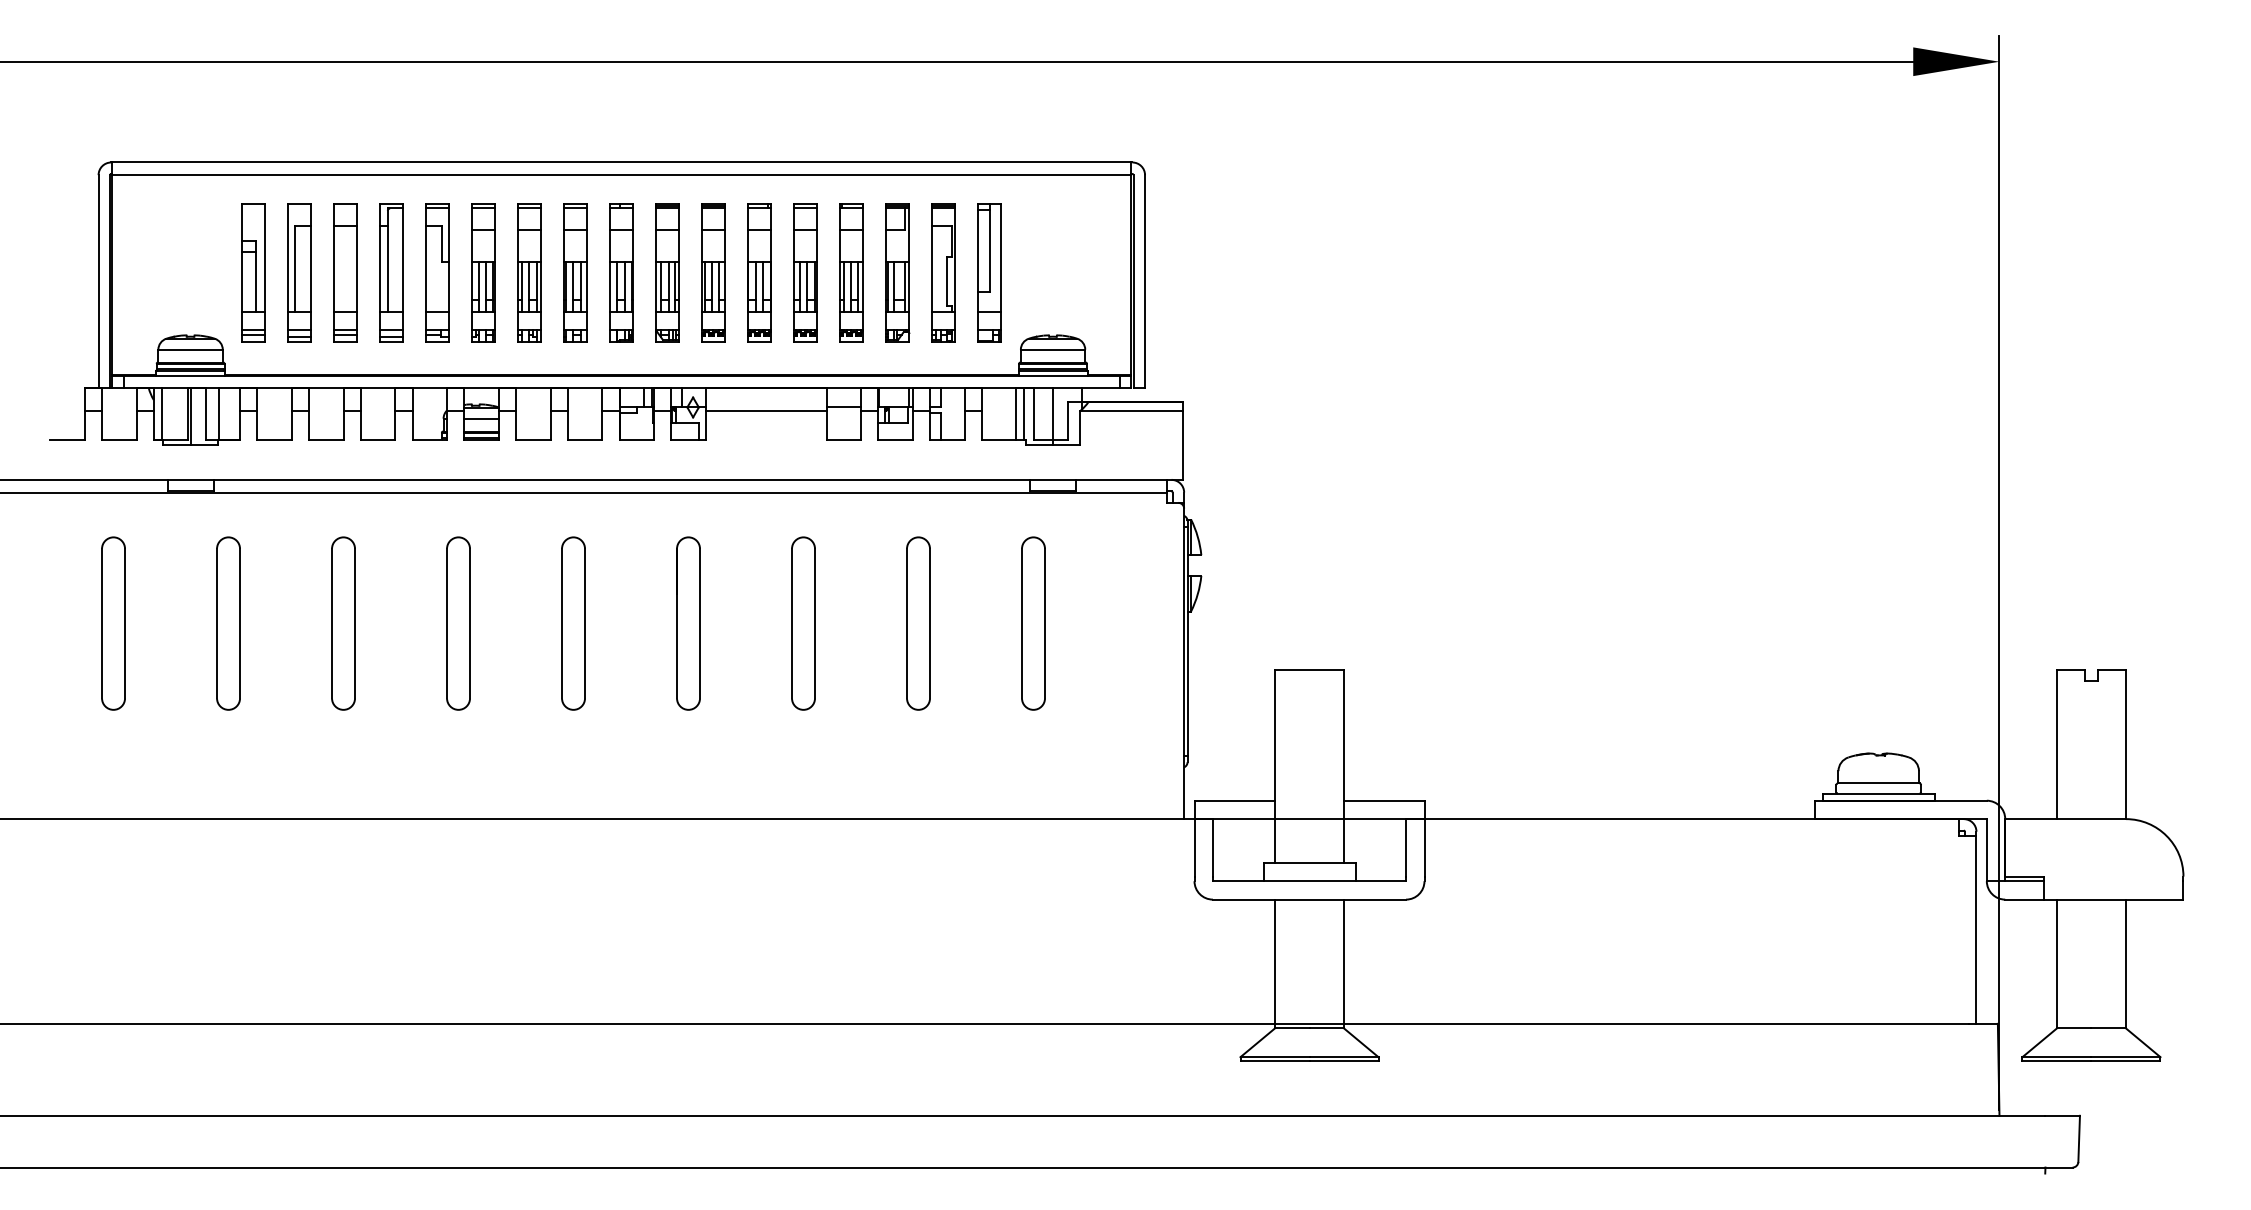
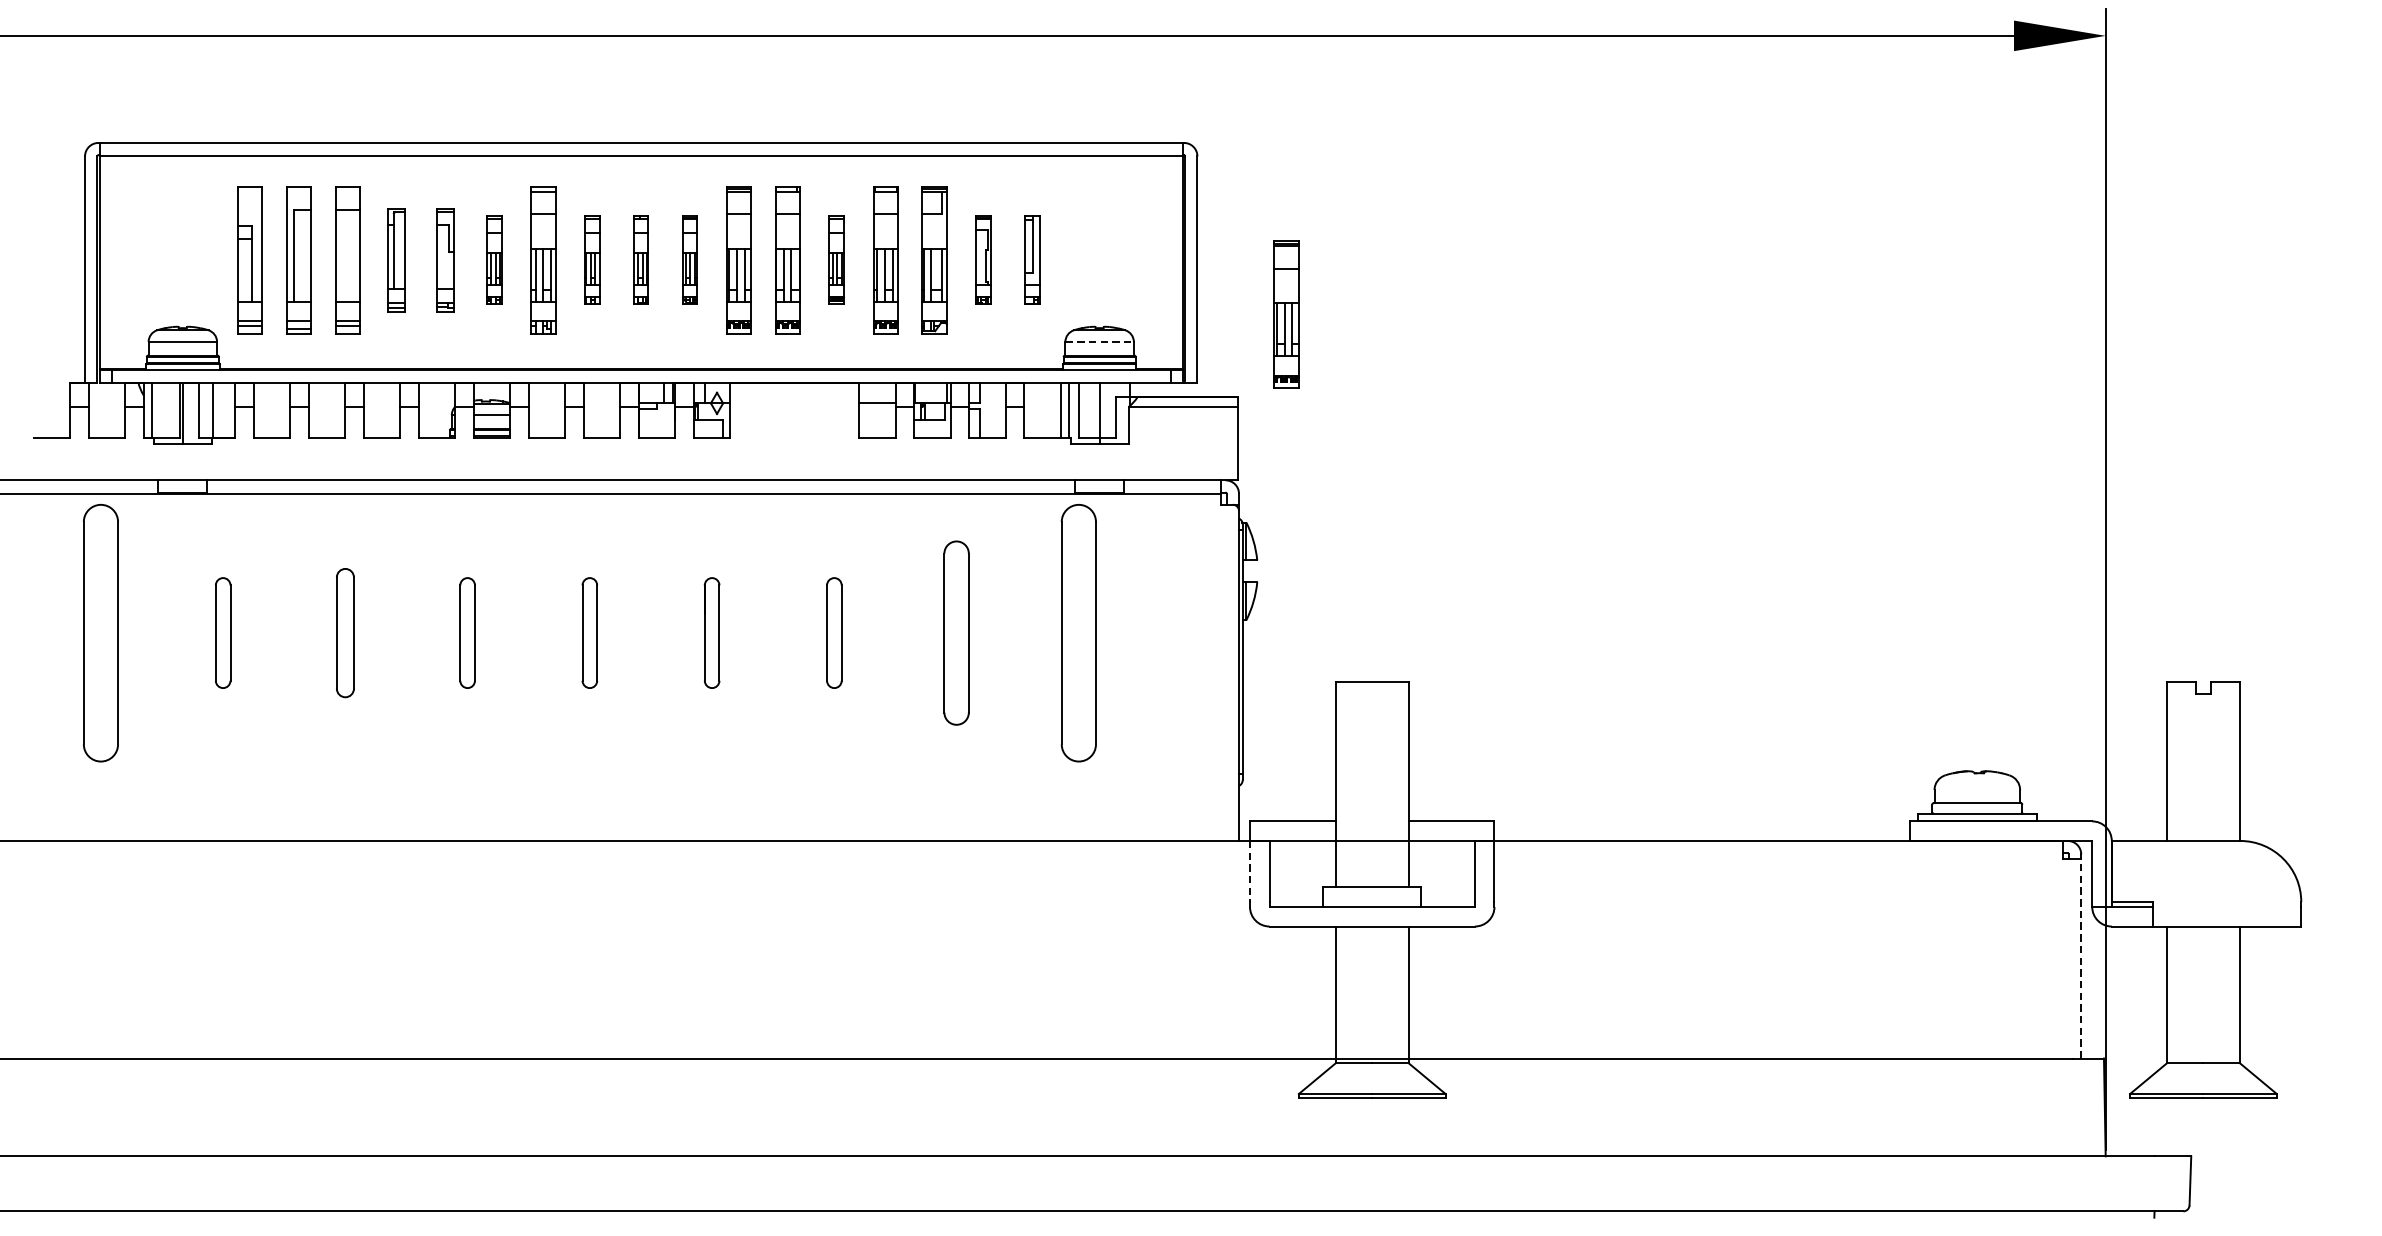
part: (391, 272) -> (396, 259), size x0.7
part: (437, 272) -> (445, 259), size x0.7
part: (483, 272) -> (494, 259), size x0.6
part: (575, 272) -> (591, 259), size x0.6
part: (621, 272) -> (640, 259), size x0.6
part: (667, 272) -> (689, 259), size x0.6
part: (805, 272) -> (836, 259), size x0.6
part: (943, 272) -> (983, 259), size x0.6
part: (989, 272) -> (1032, 259), size x0.6
part: (1228, 323) -> (1286, 314), added
line: (1053, 349) -> (1100, 341), solid -> dashed
line: (765, 410) -> (793, 406), removed
part: (113, 623) -> (100, 633), size x1.4
part: (228, 623) -> (223, 633), size x0.6
part: (343, 623) -> (345, 633), size x0.7
part: (458, 623) -> (467, 633), size x0.6
part: (573, 623) -> (589, 633), size x0.6
part: (688, 623) -> (712, 633), size x0.6
part: (803, 623) -> (834, 633), size x0.6
part: (1033, 623) -> (1078, 633), size x1.4
line: (1194, 847) -> (1249, 871), solid -> dashed
line: (1976, 930) -> (2081, 959), solid -> dashed

